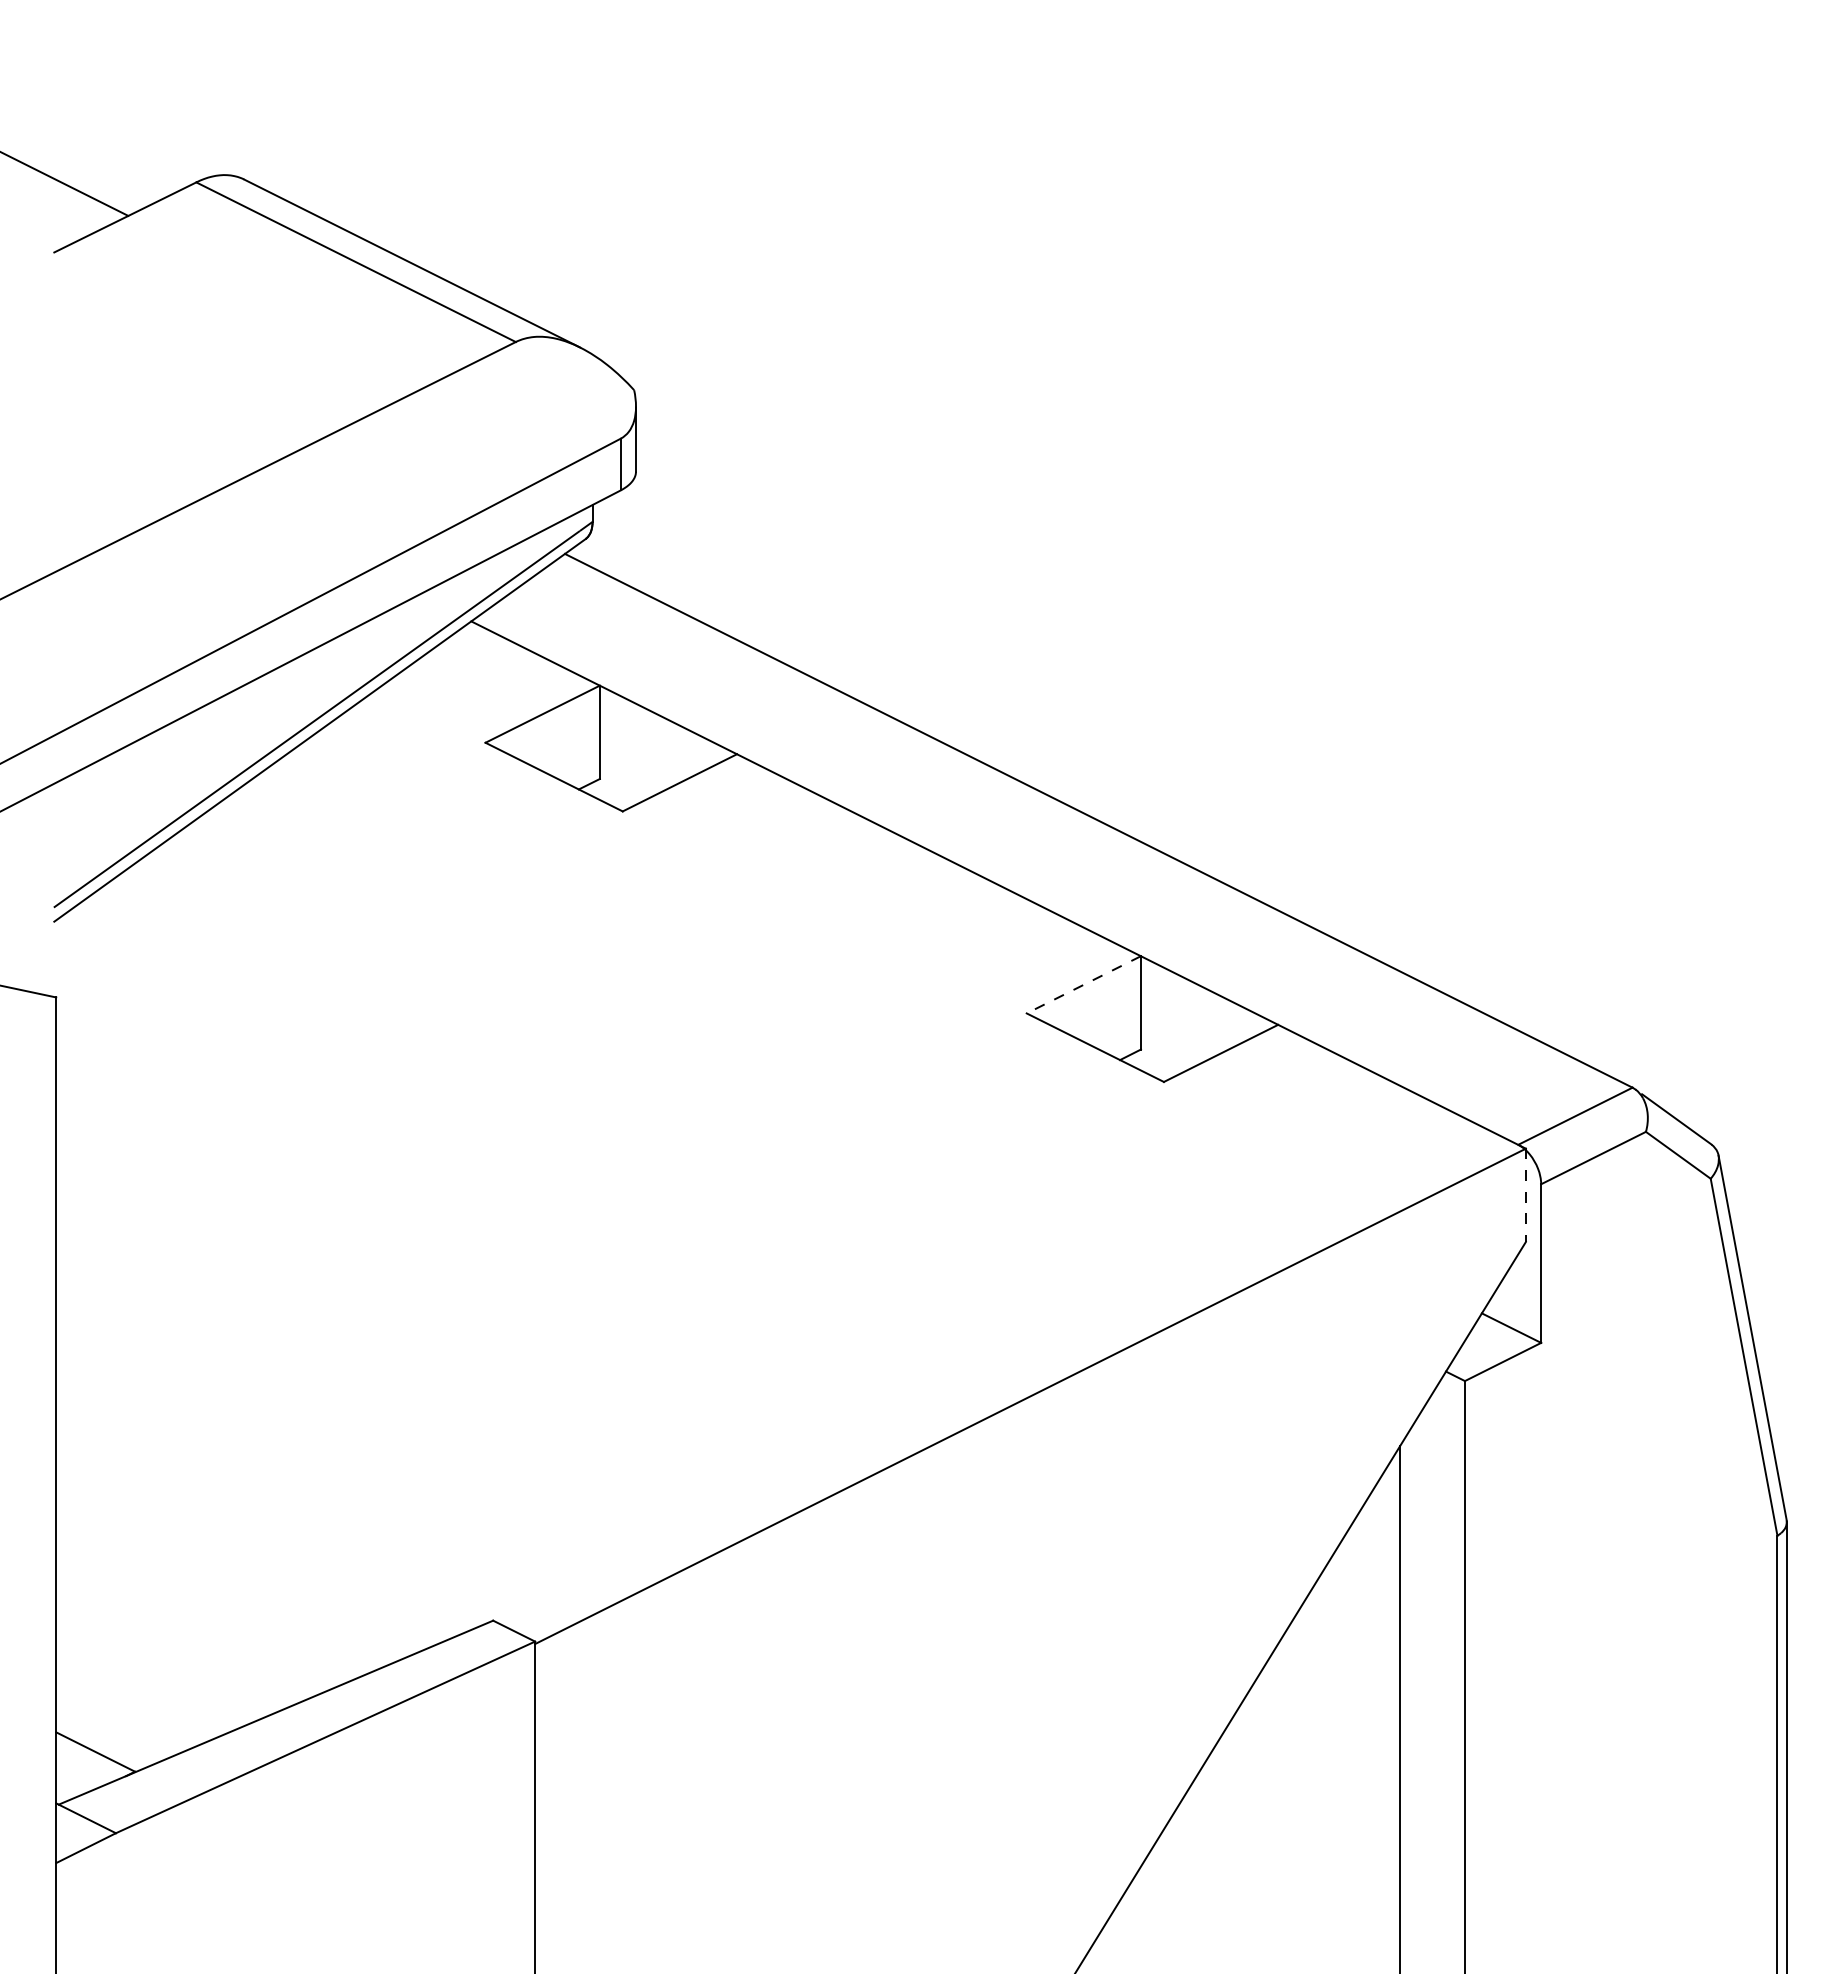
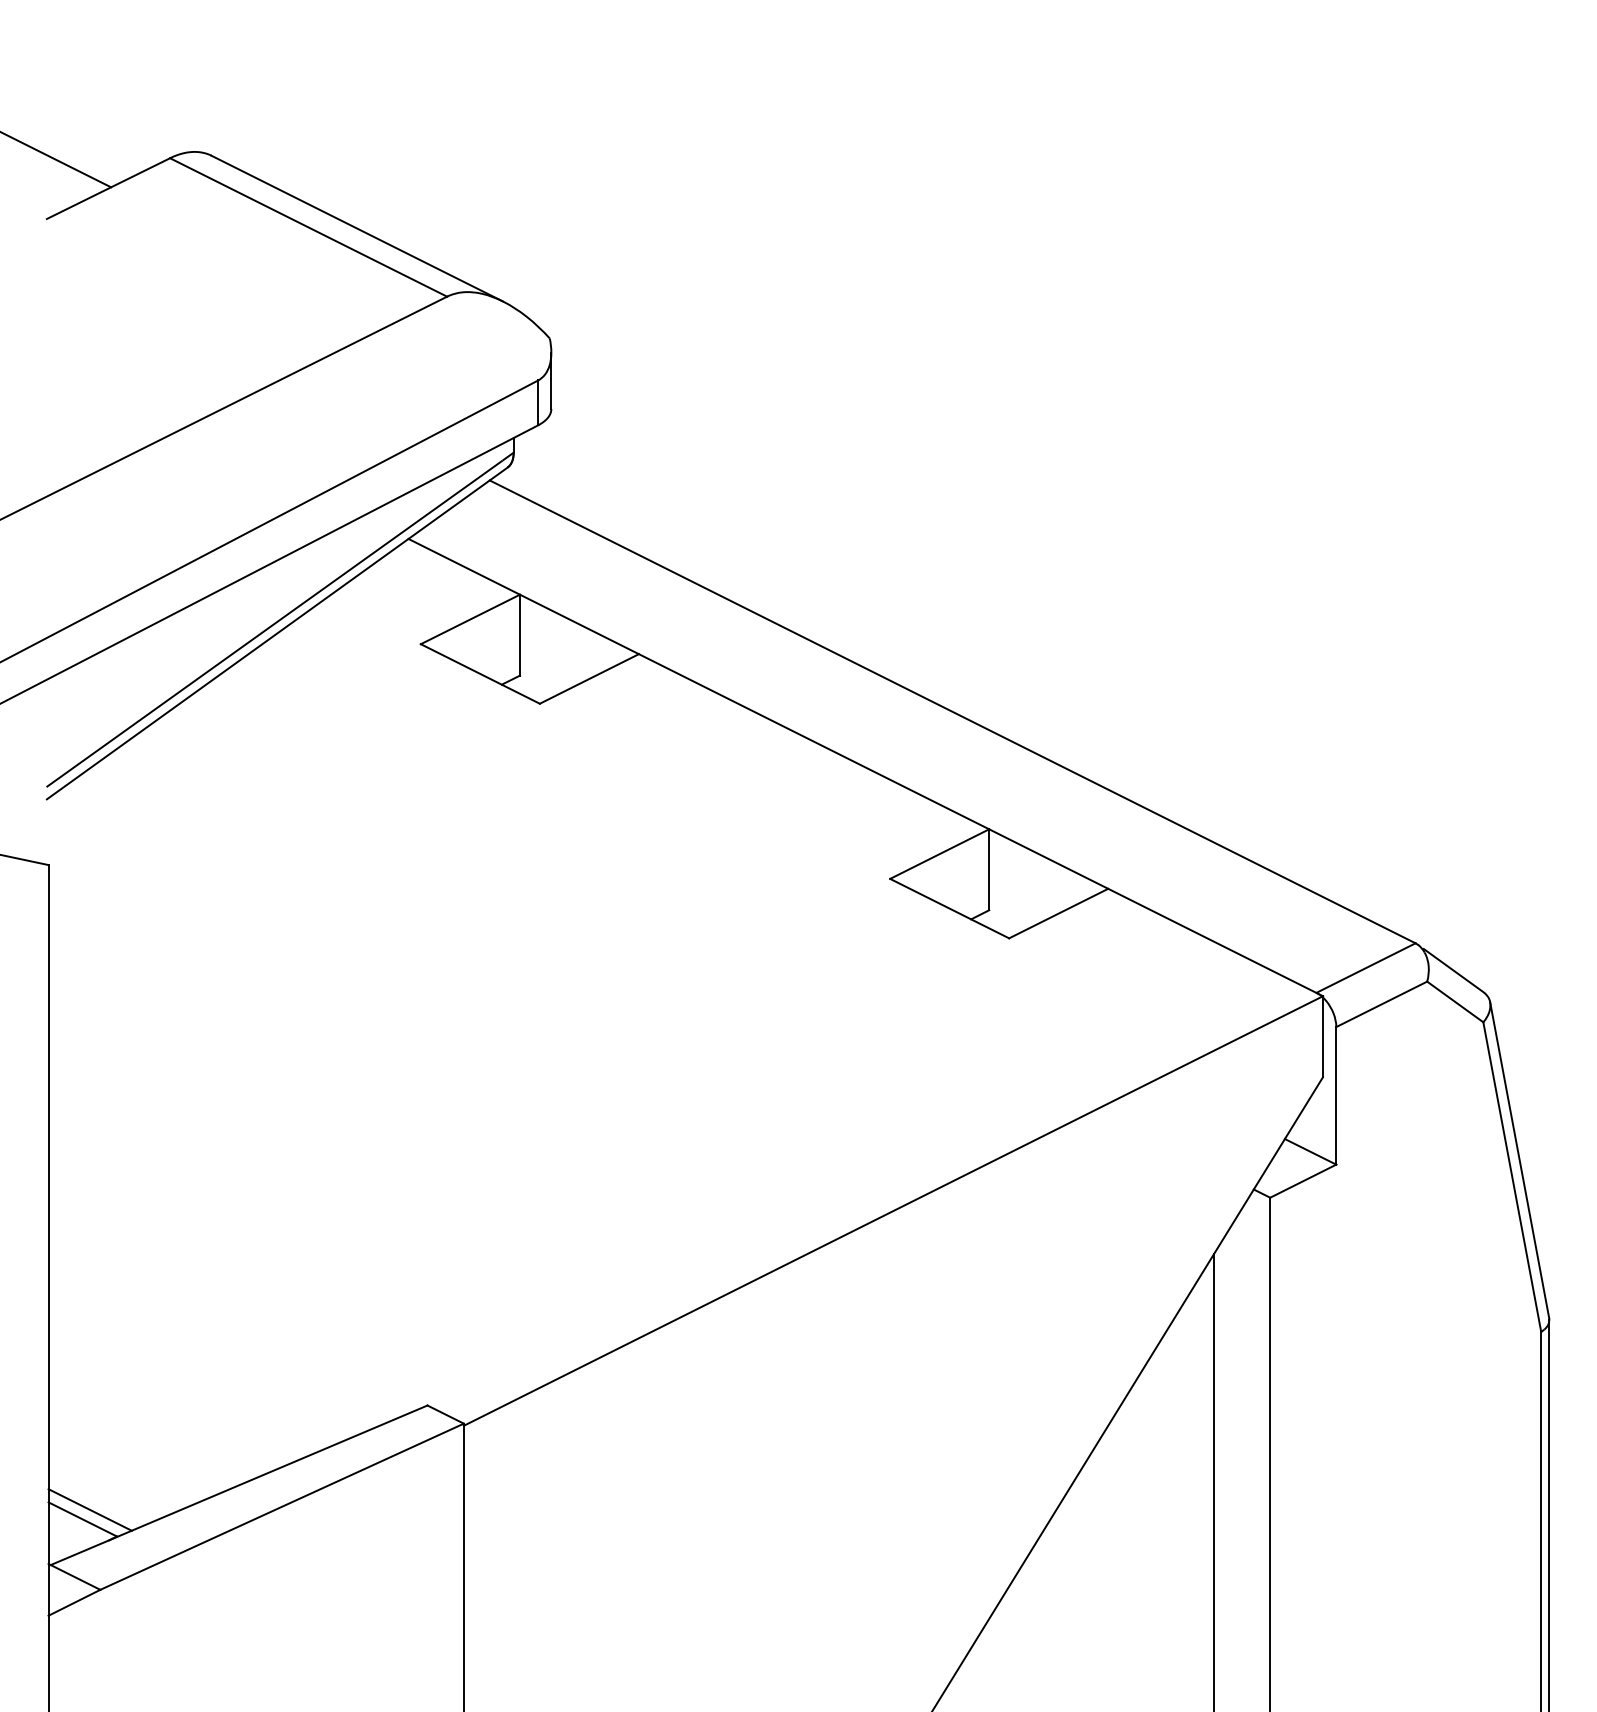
line: (1083, 984) -> (939, 853), dashed -> solid
line: (1525, 1195) -> (1322, 1036), dashed -> solid
line: (104, 1741) -> (90, 1510), added

